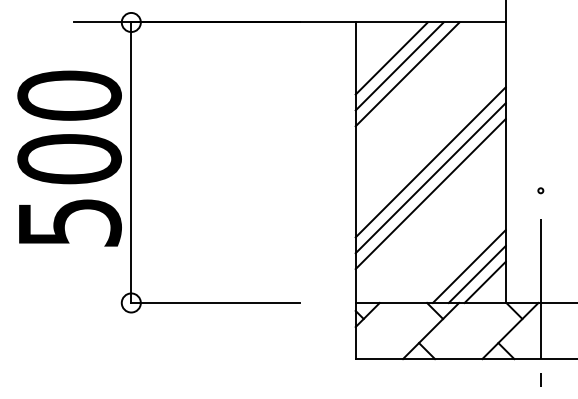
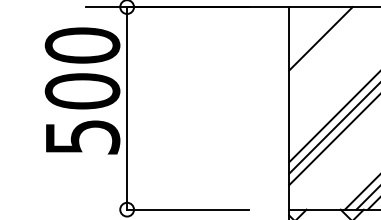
line: (391, 58) -> (315, 33), removed
line: (407, 74) -> (326, 44), removed
text: (69, 158) -> (82, 90), moved

